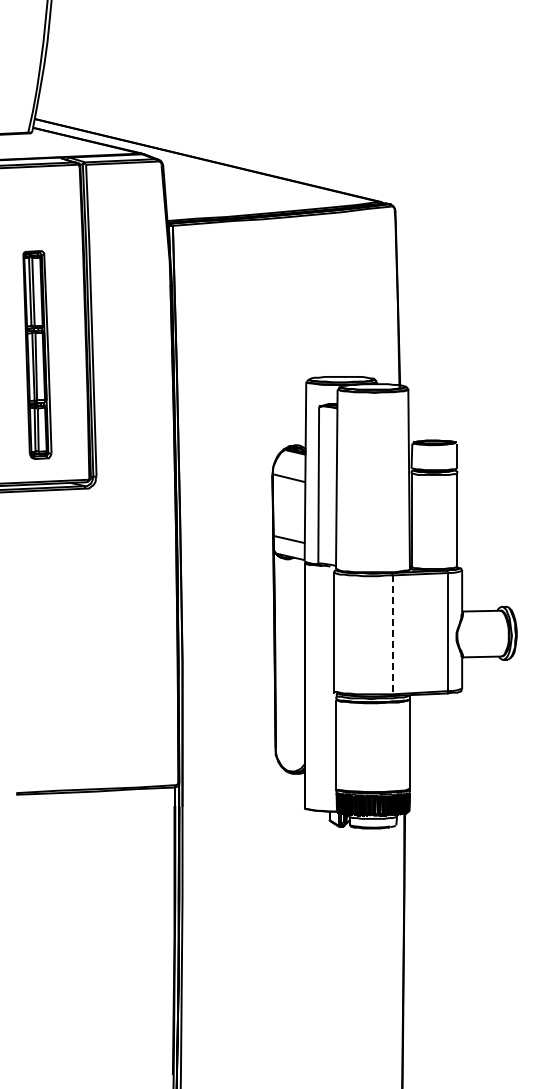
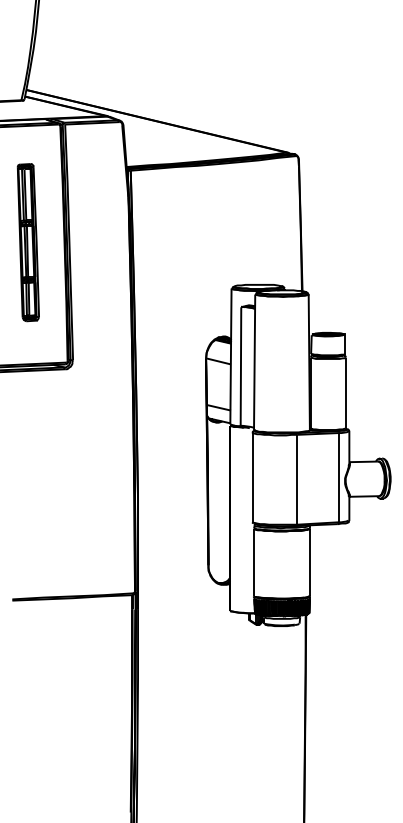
part: (37, 354) -> (28, 242), moved
line: (393, 635) -> (297, 480), dashed -> solid

